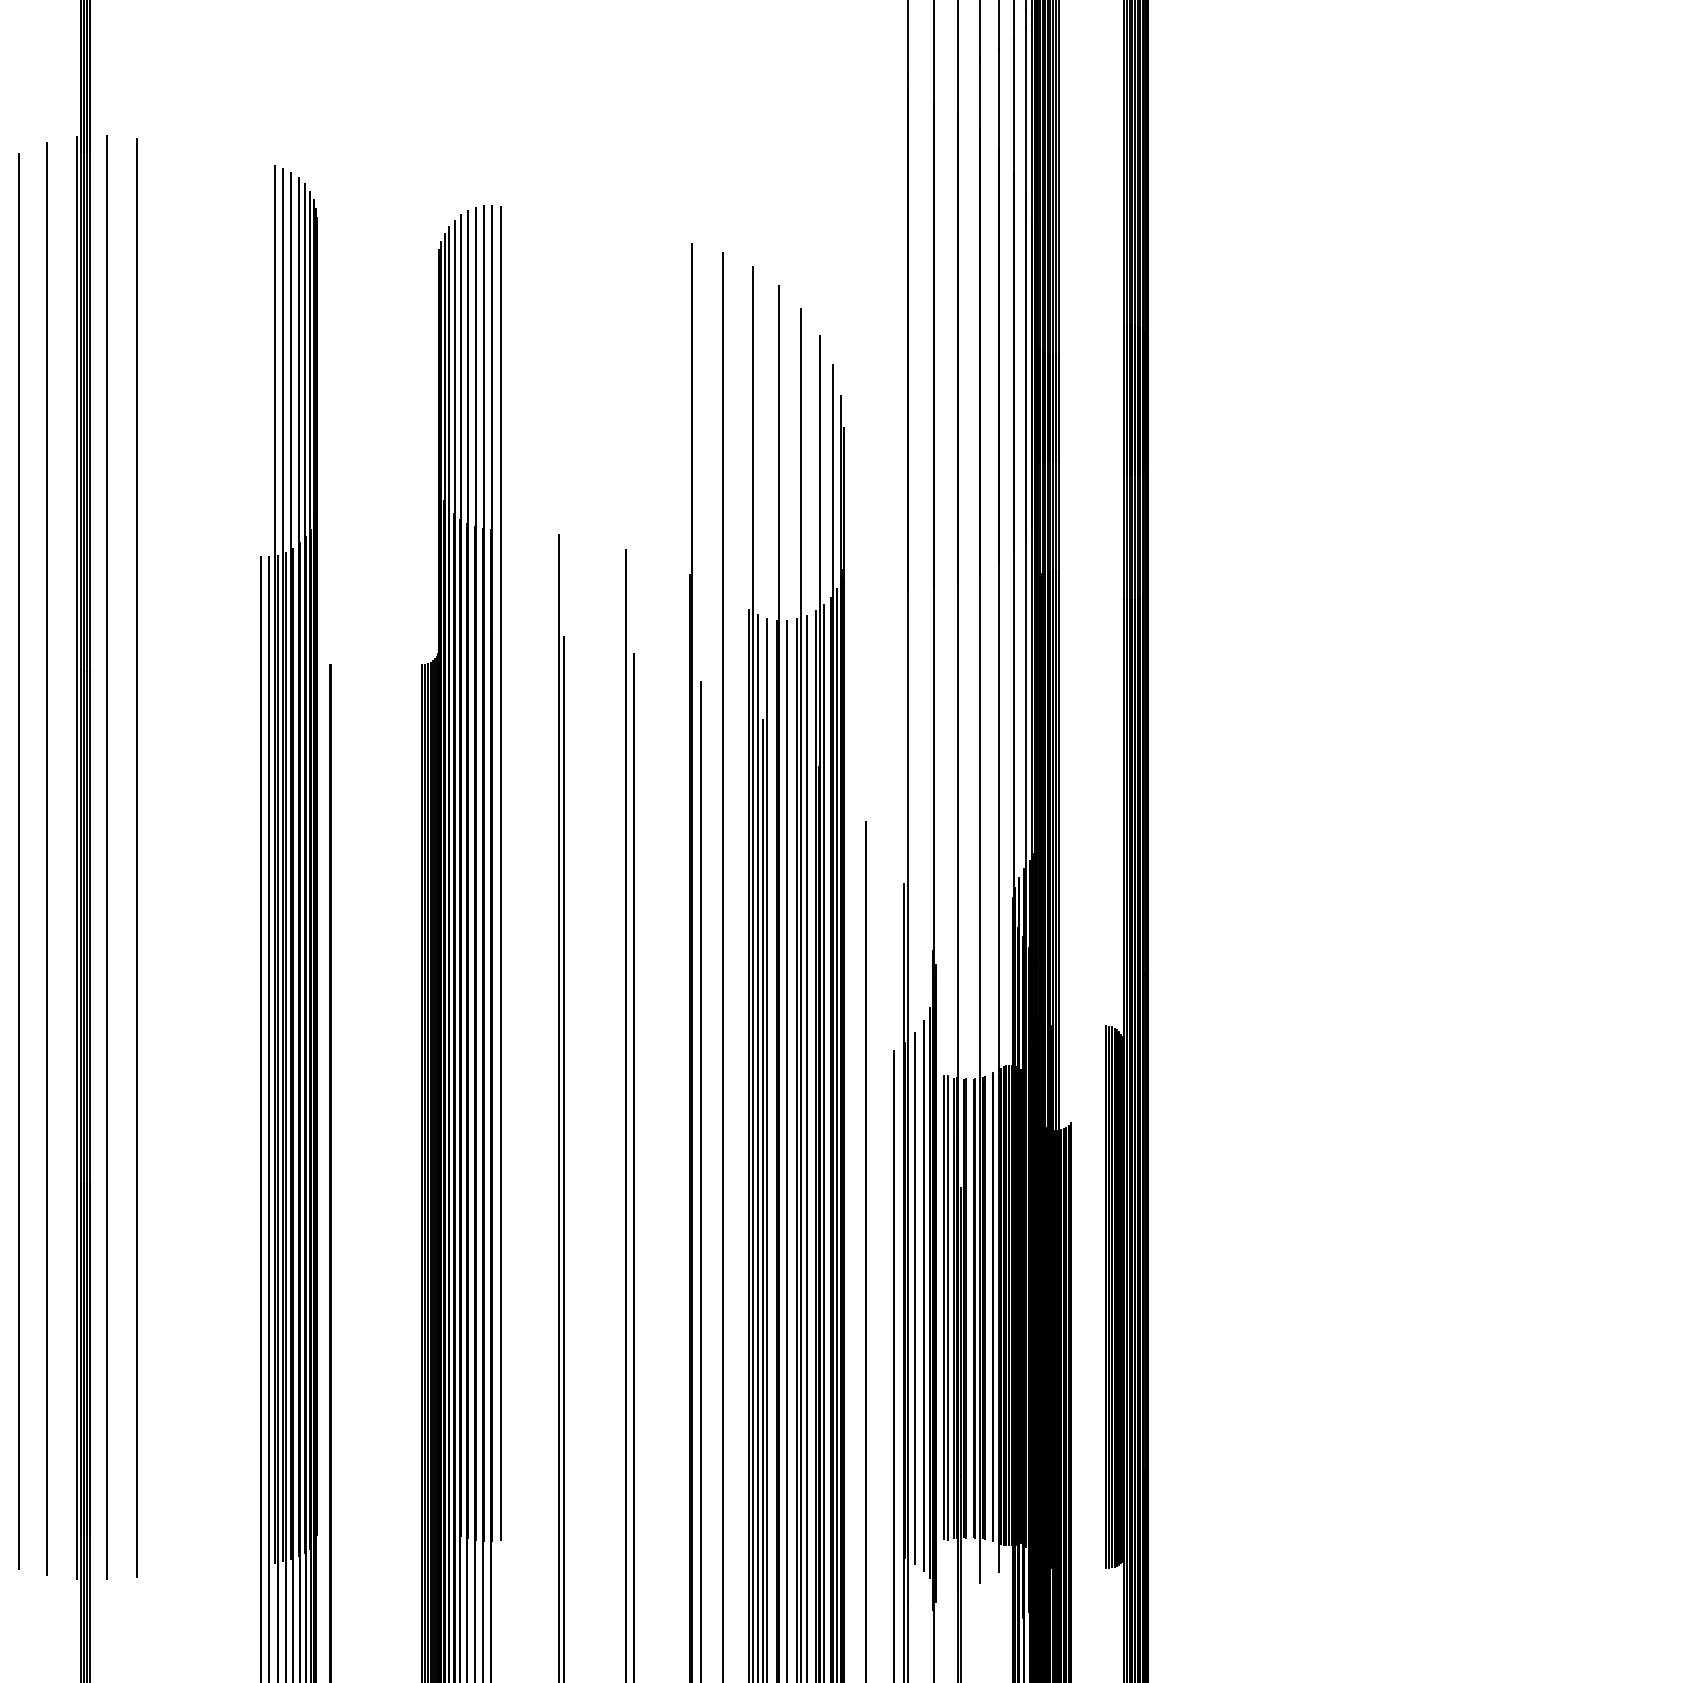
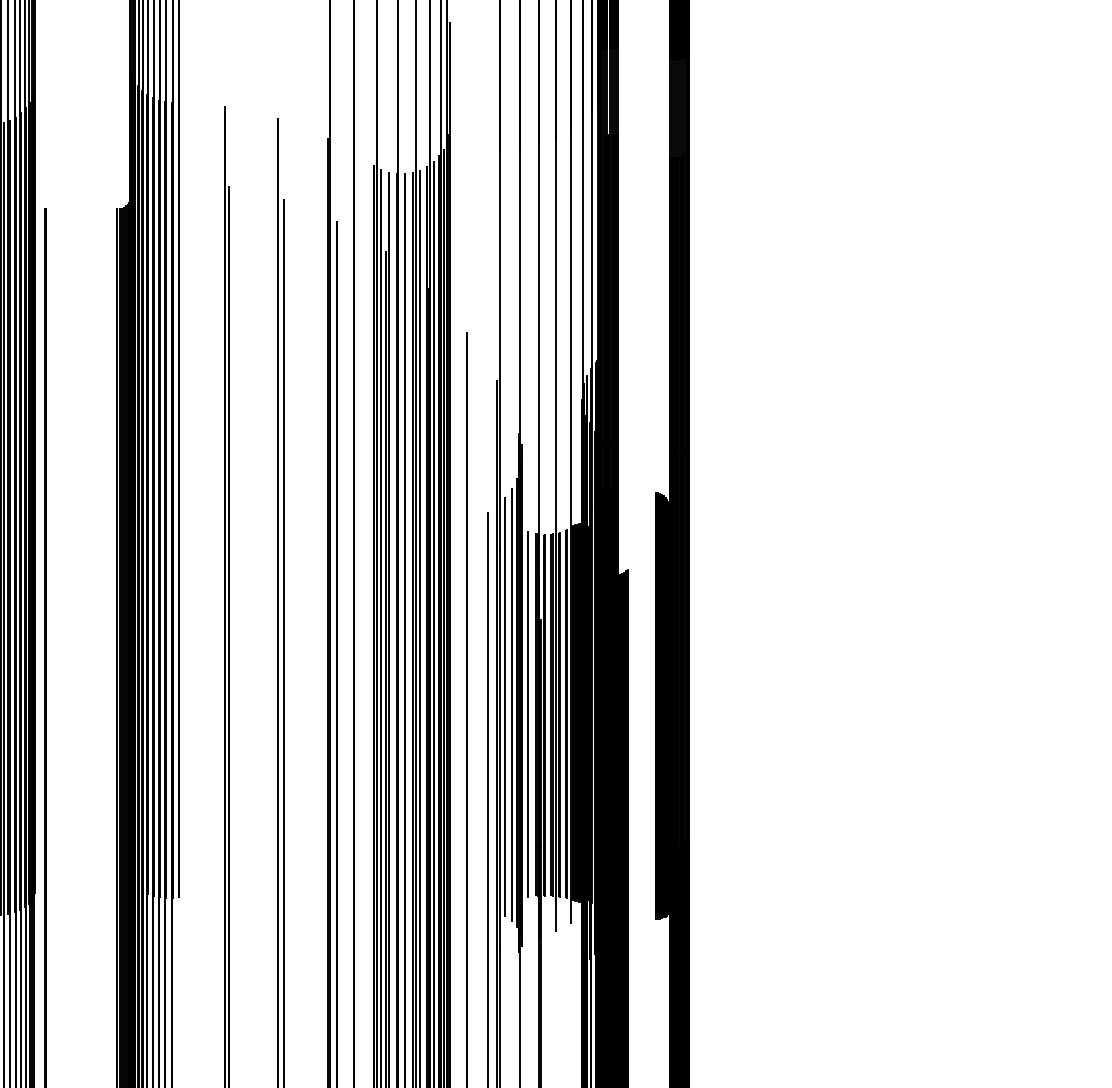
line: (947, 1307) -> (530, 714), removed

